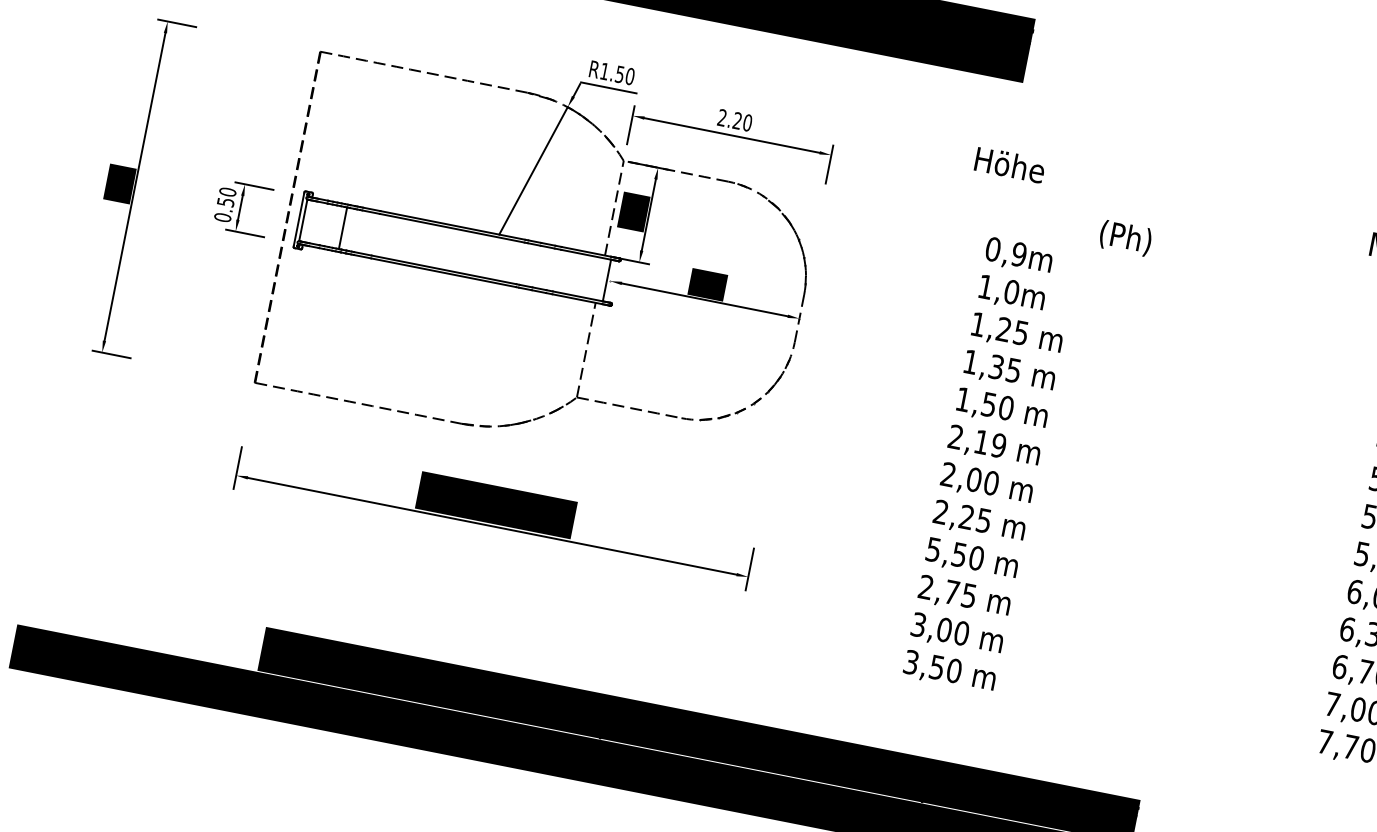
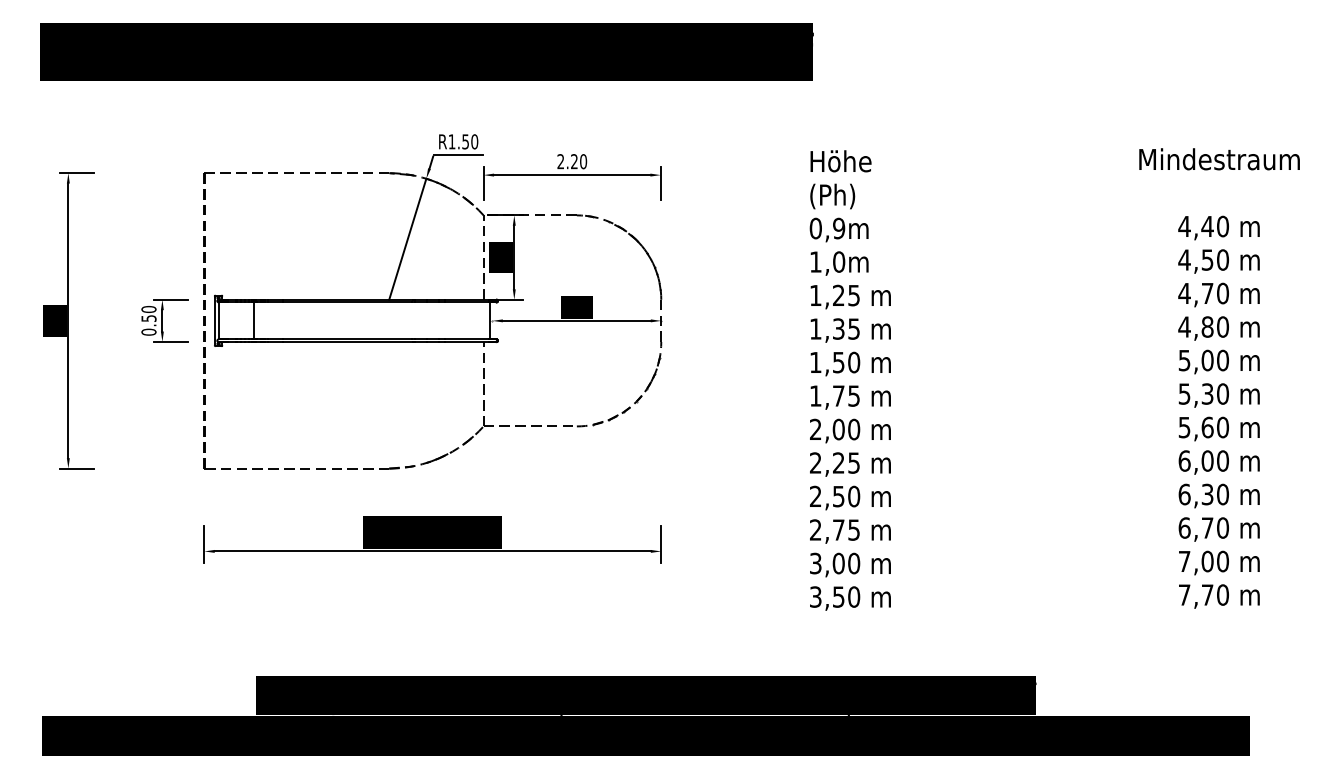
text: (1009, 165) -> (840, 161), moved
text: (1125, 238) -> (832, 196), moved
text: (978, 440) -> (835, 395), 2,19 -> 1,75
text: (933, 549) -> (815, 496), 5,50 -> 2,50

